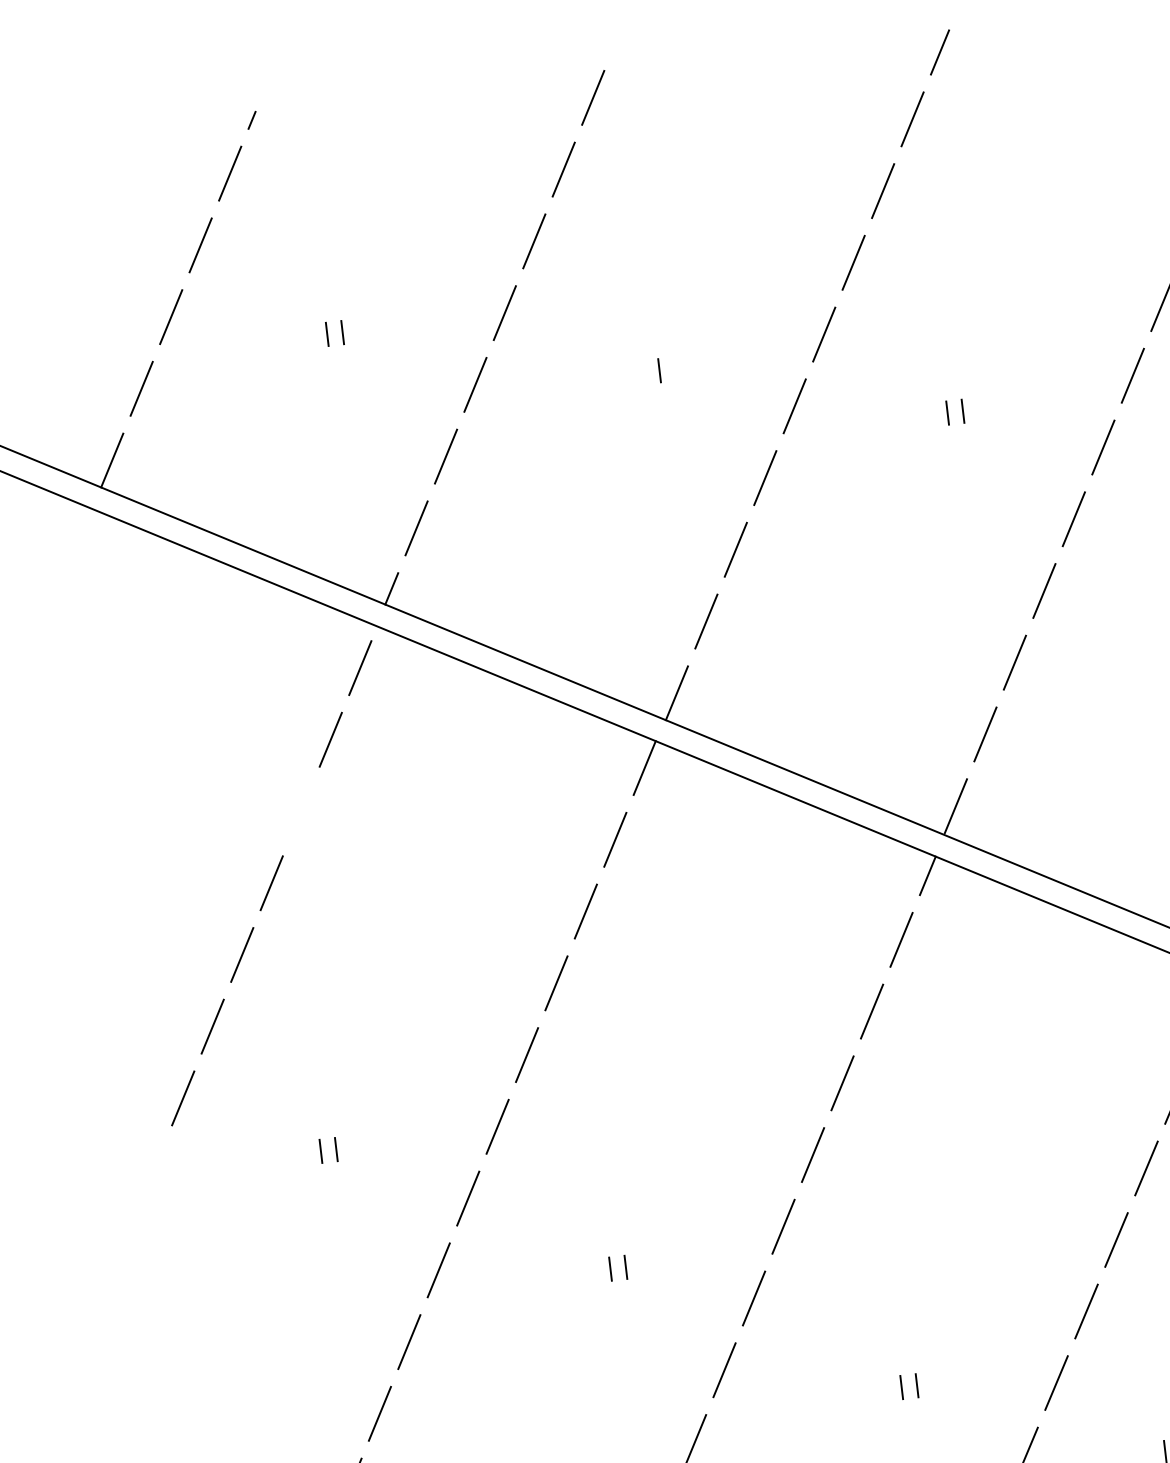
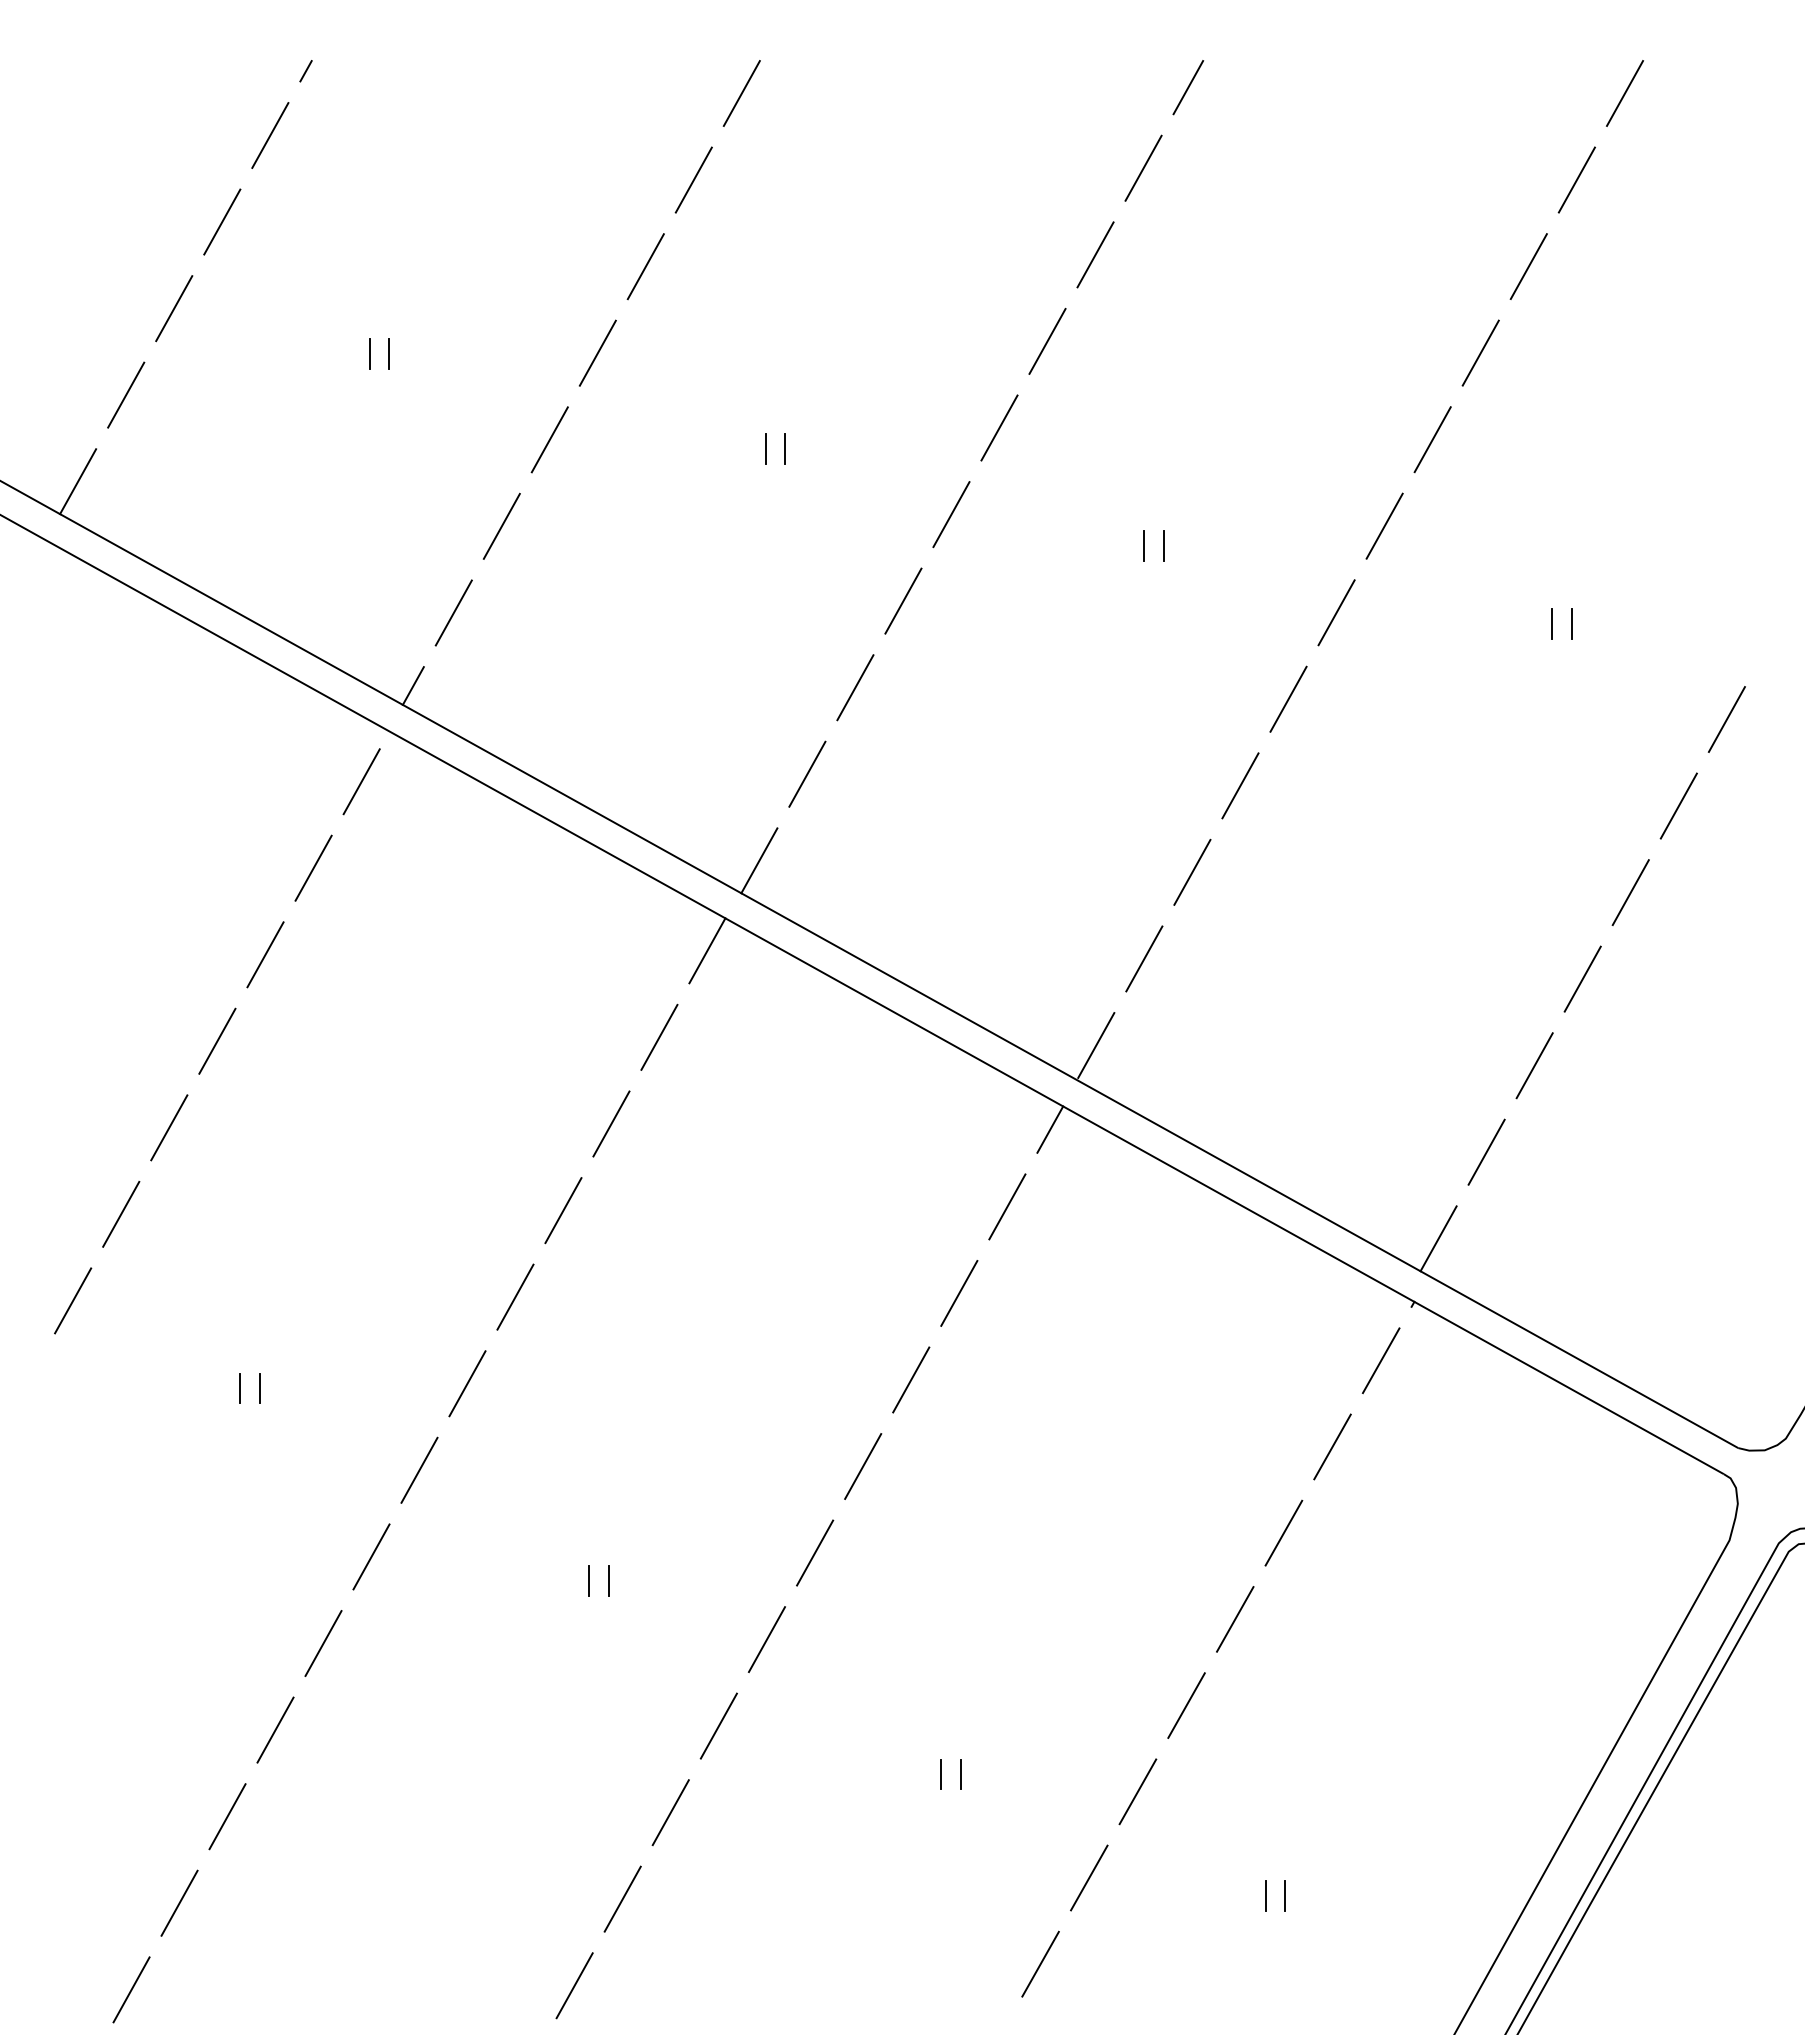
line: (644, 372) -> (765, 449), added
line: (301, 811) -> (265, 954), added

